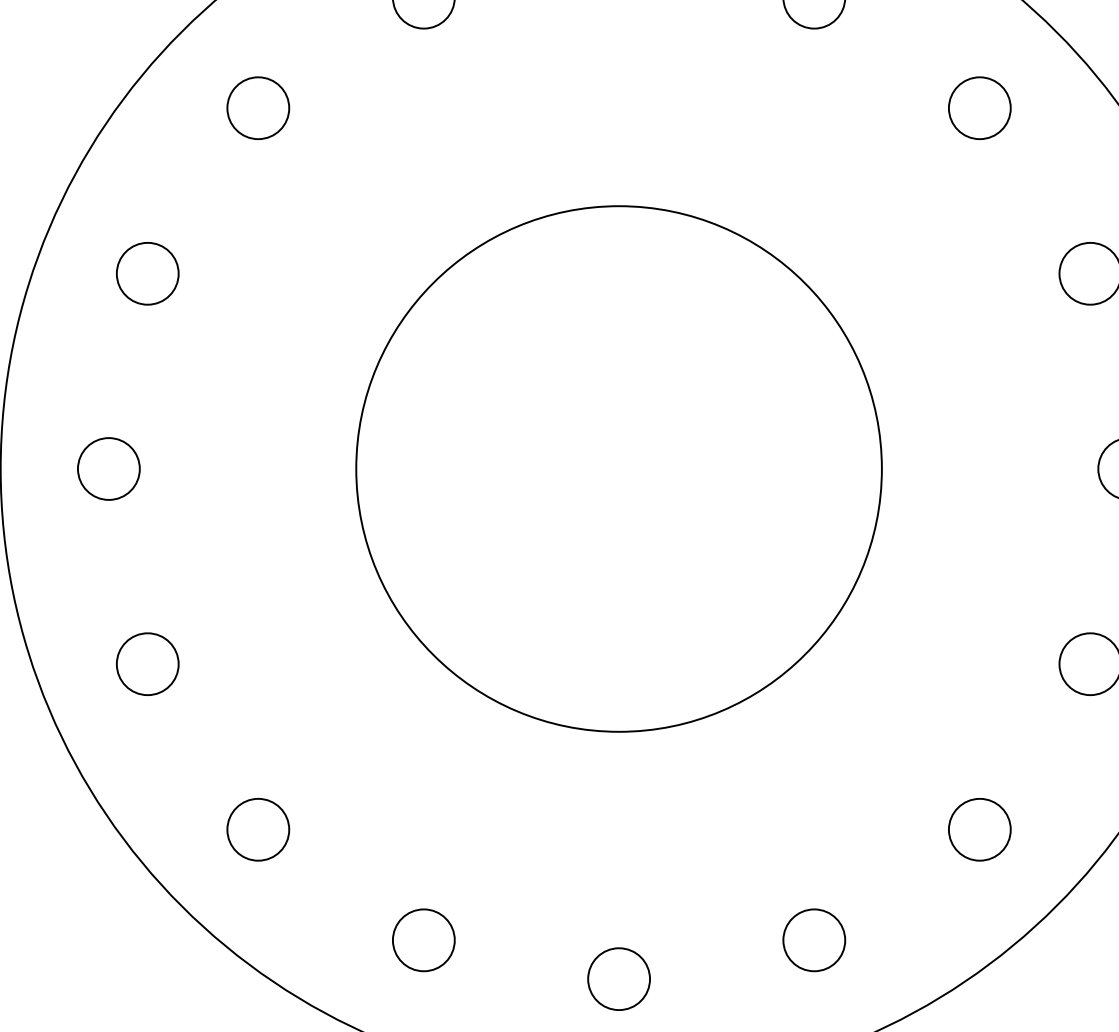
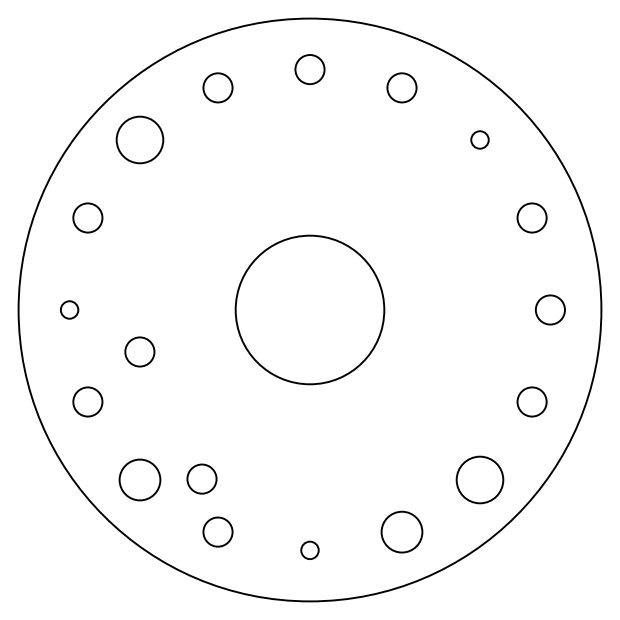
circle: (257, 107) -> (139, 139), size x1.6
circle: (978, 107) -> (479, 139), size x0.6
circle: (108, 467) -> (69, 309), size x0.6
circle: (618, 467) -> (309, 309), size x0.6
circle: (257, 557) -> (139, 351), added
circle: (388, 826) -> (201, 478), added
circle: (257, 828) -> (139, 479), size x1.4
circle: (978, 828) -> (479, 479), size x1.6
circle: (813, 939) -> (401, 531), size x1.4
circle: (618, 977) -> (309, 549), size x0.6

